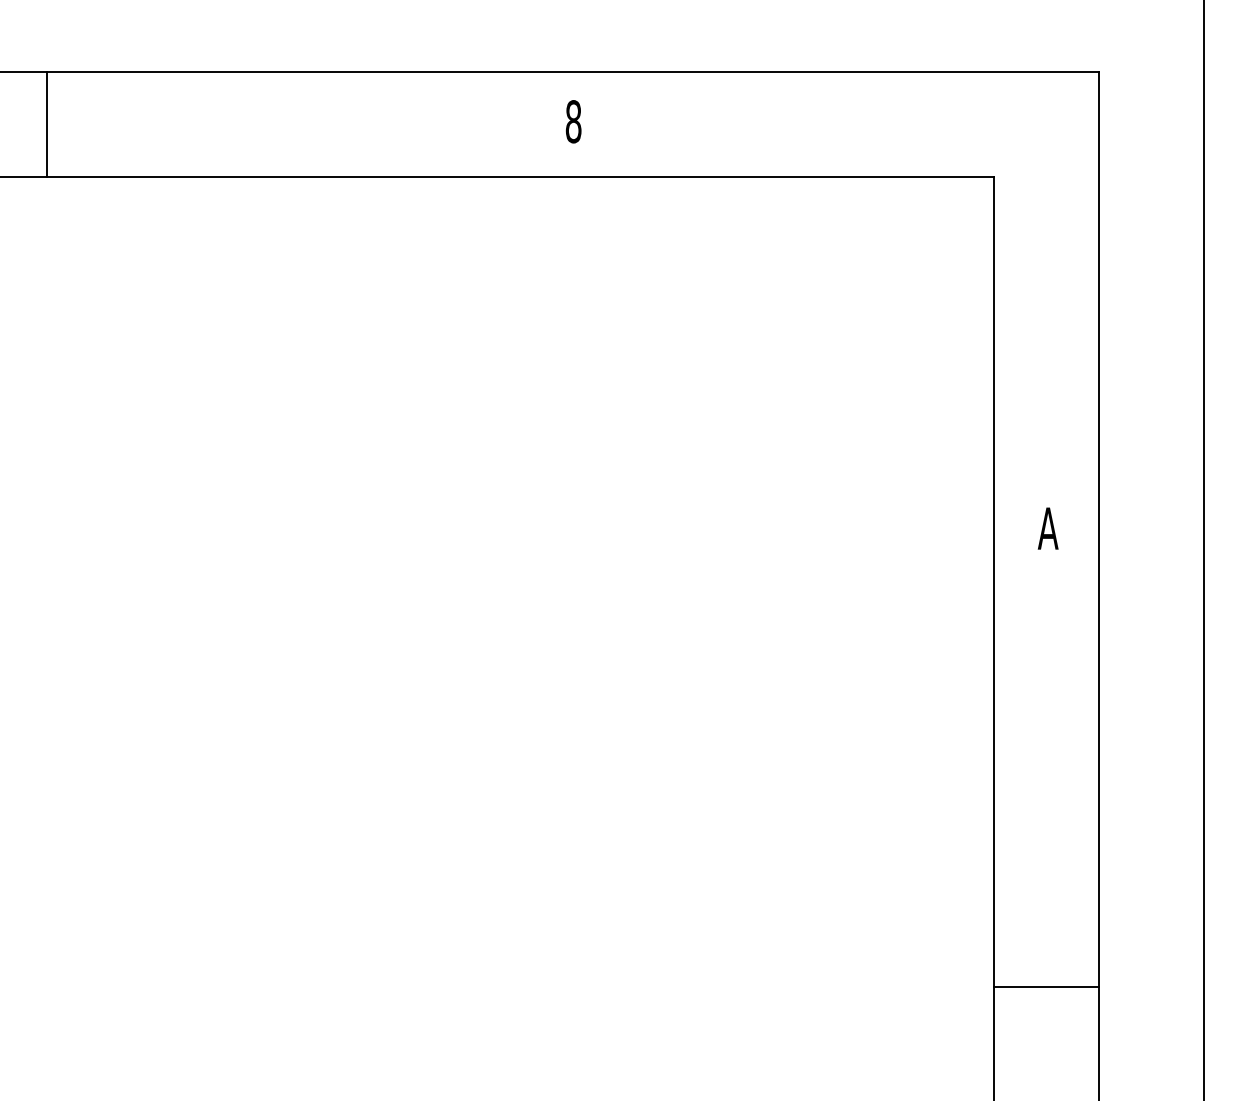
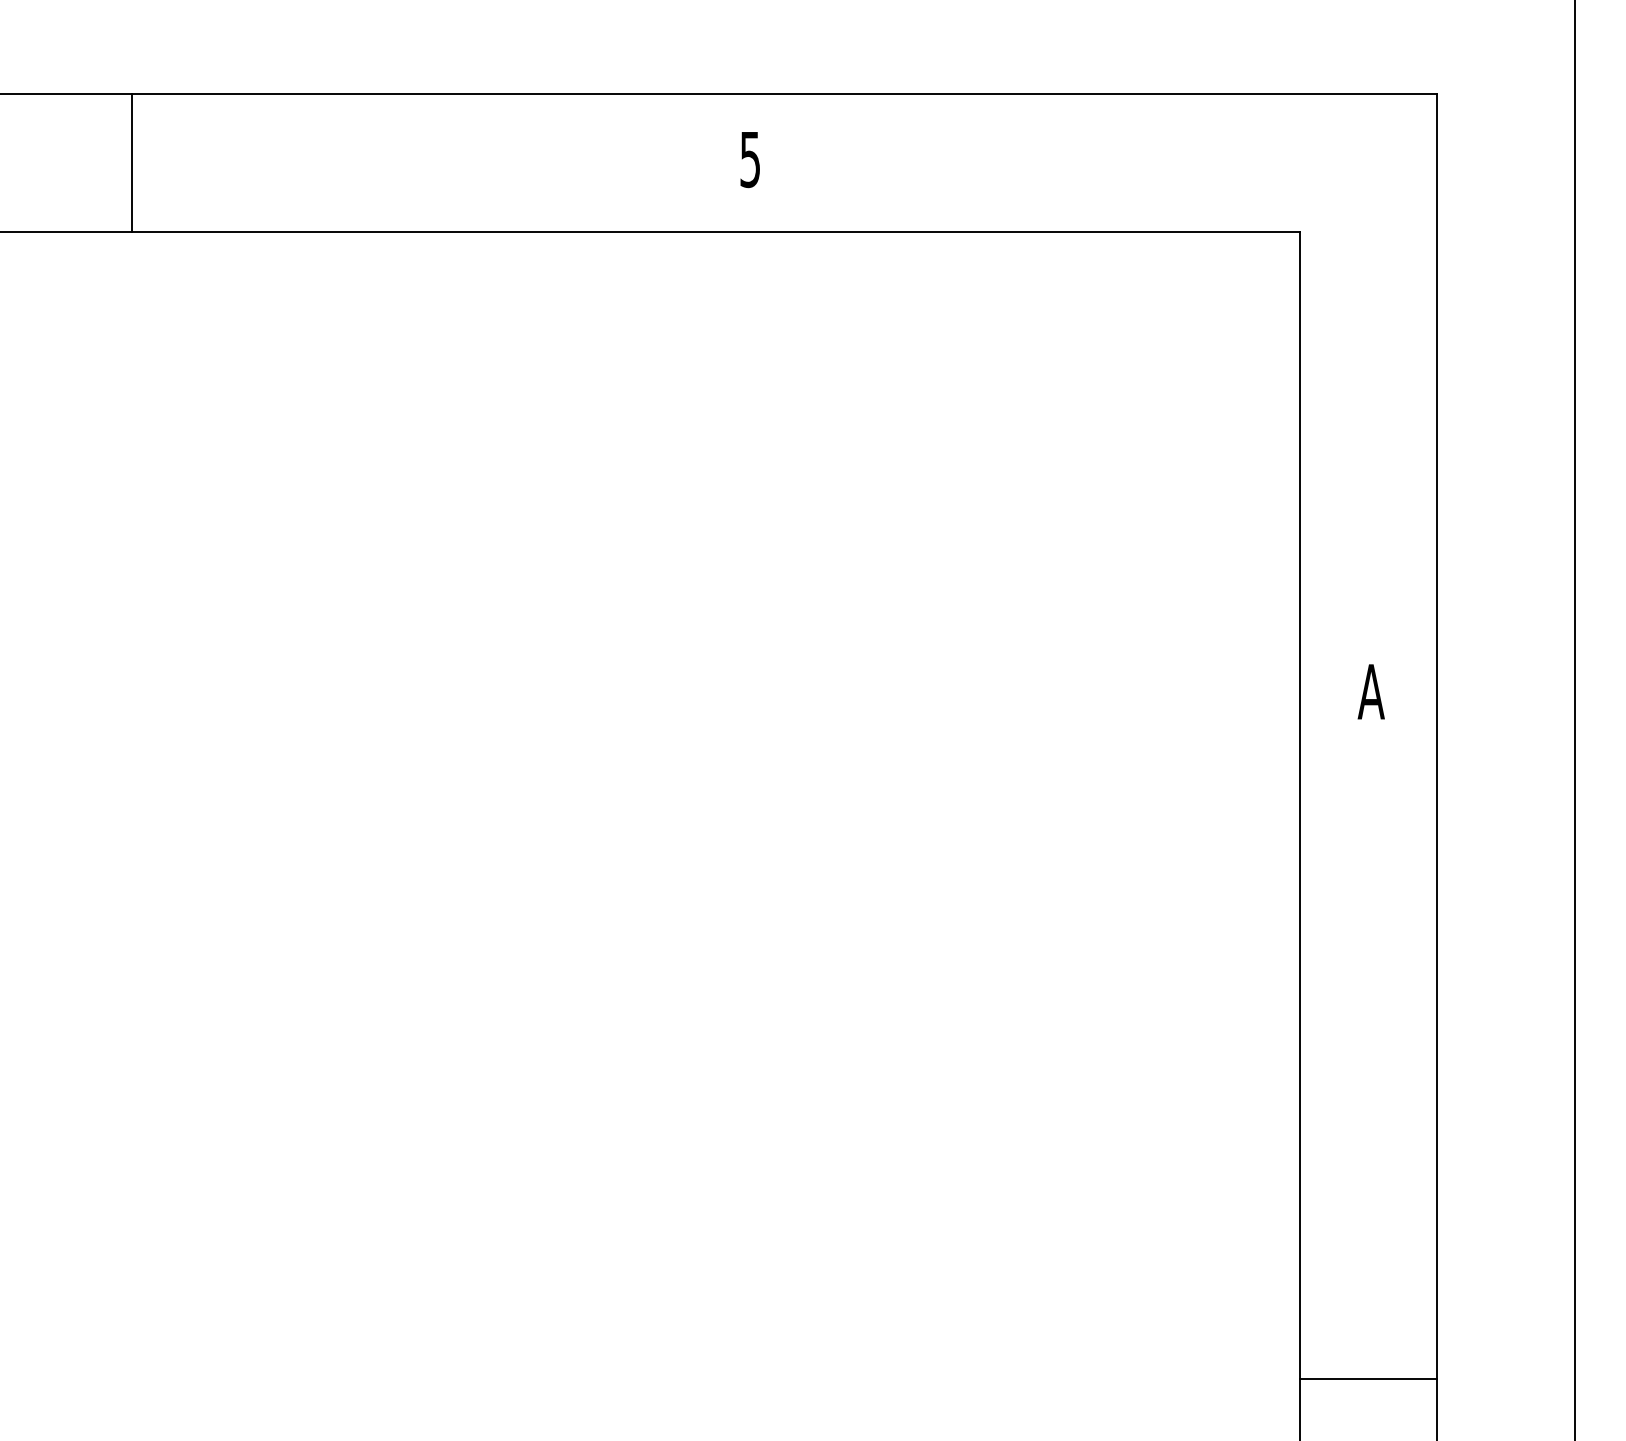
text: (573, 121) -> (750, 159), 8 -> 5
line: (47, 124) -> (132, 162), moved
line: (1046, 986) -> (1368, 1379), moved

